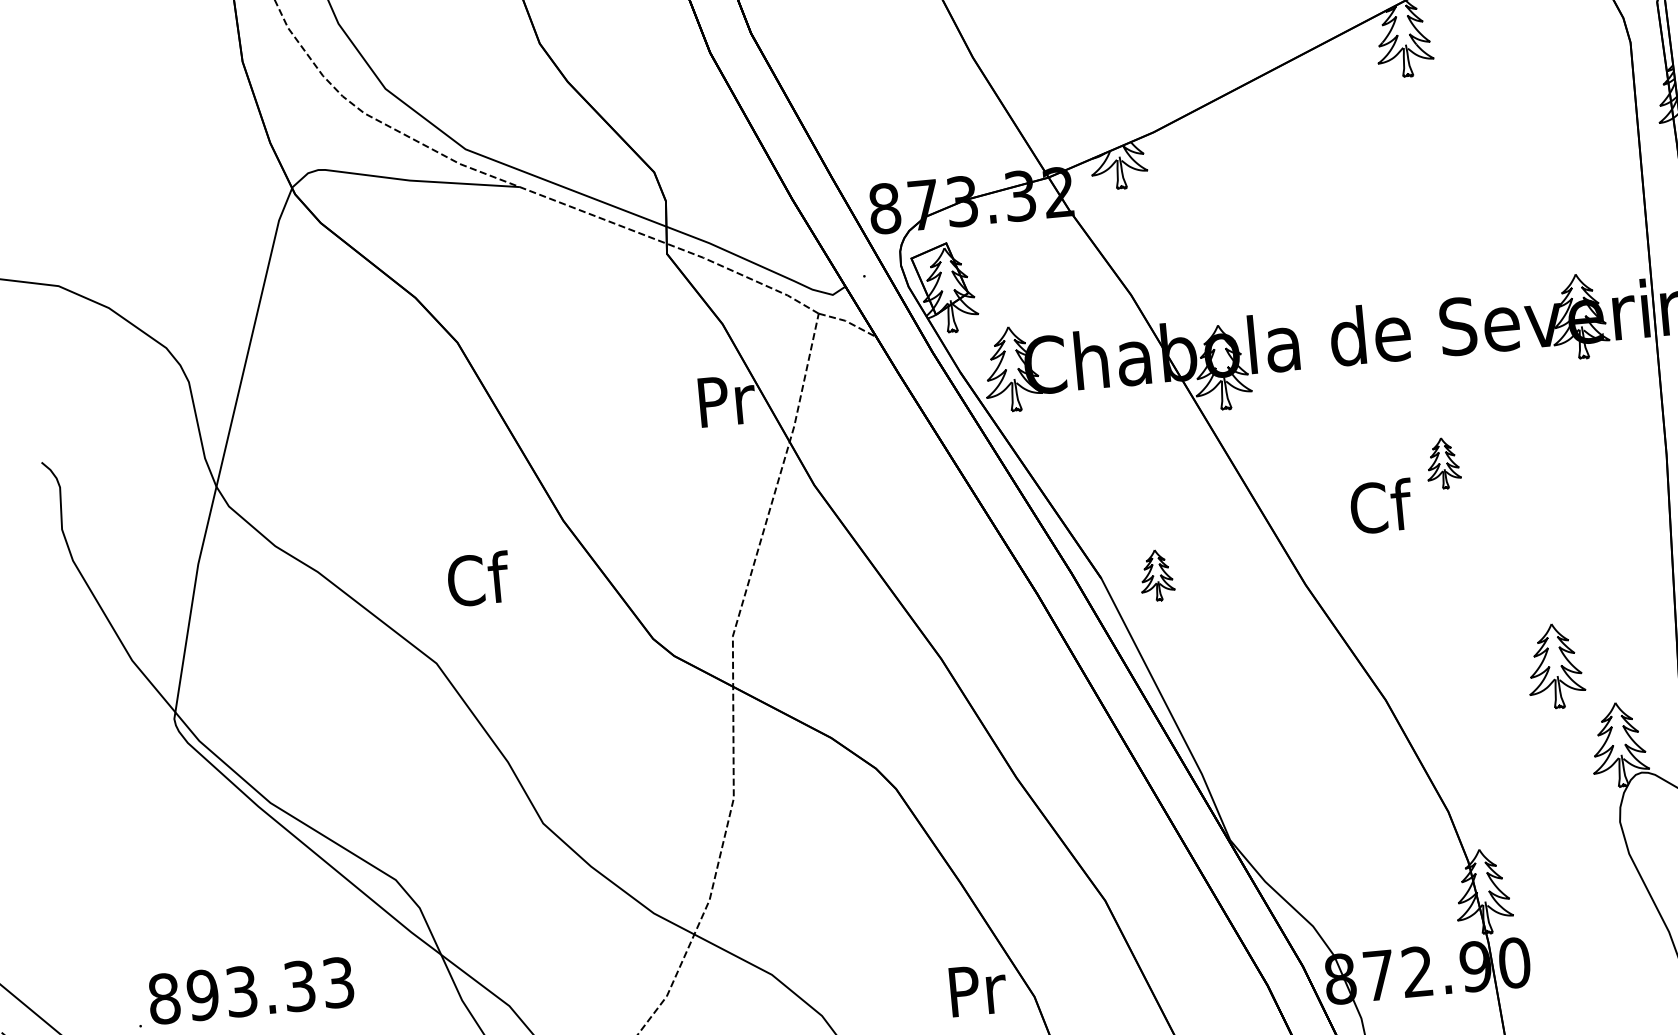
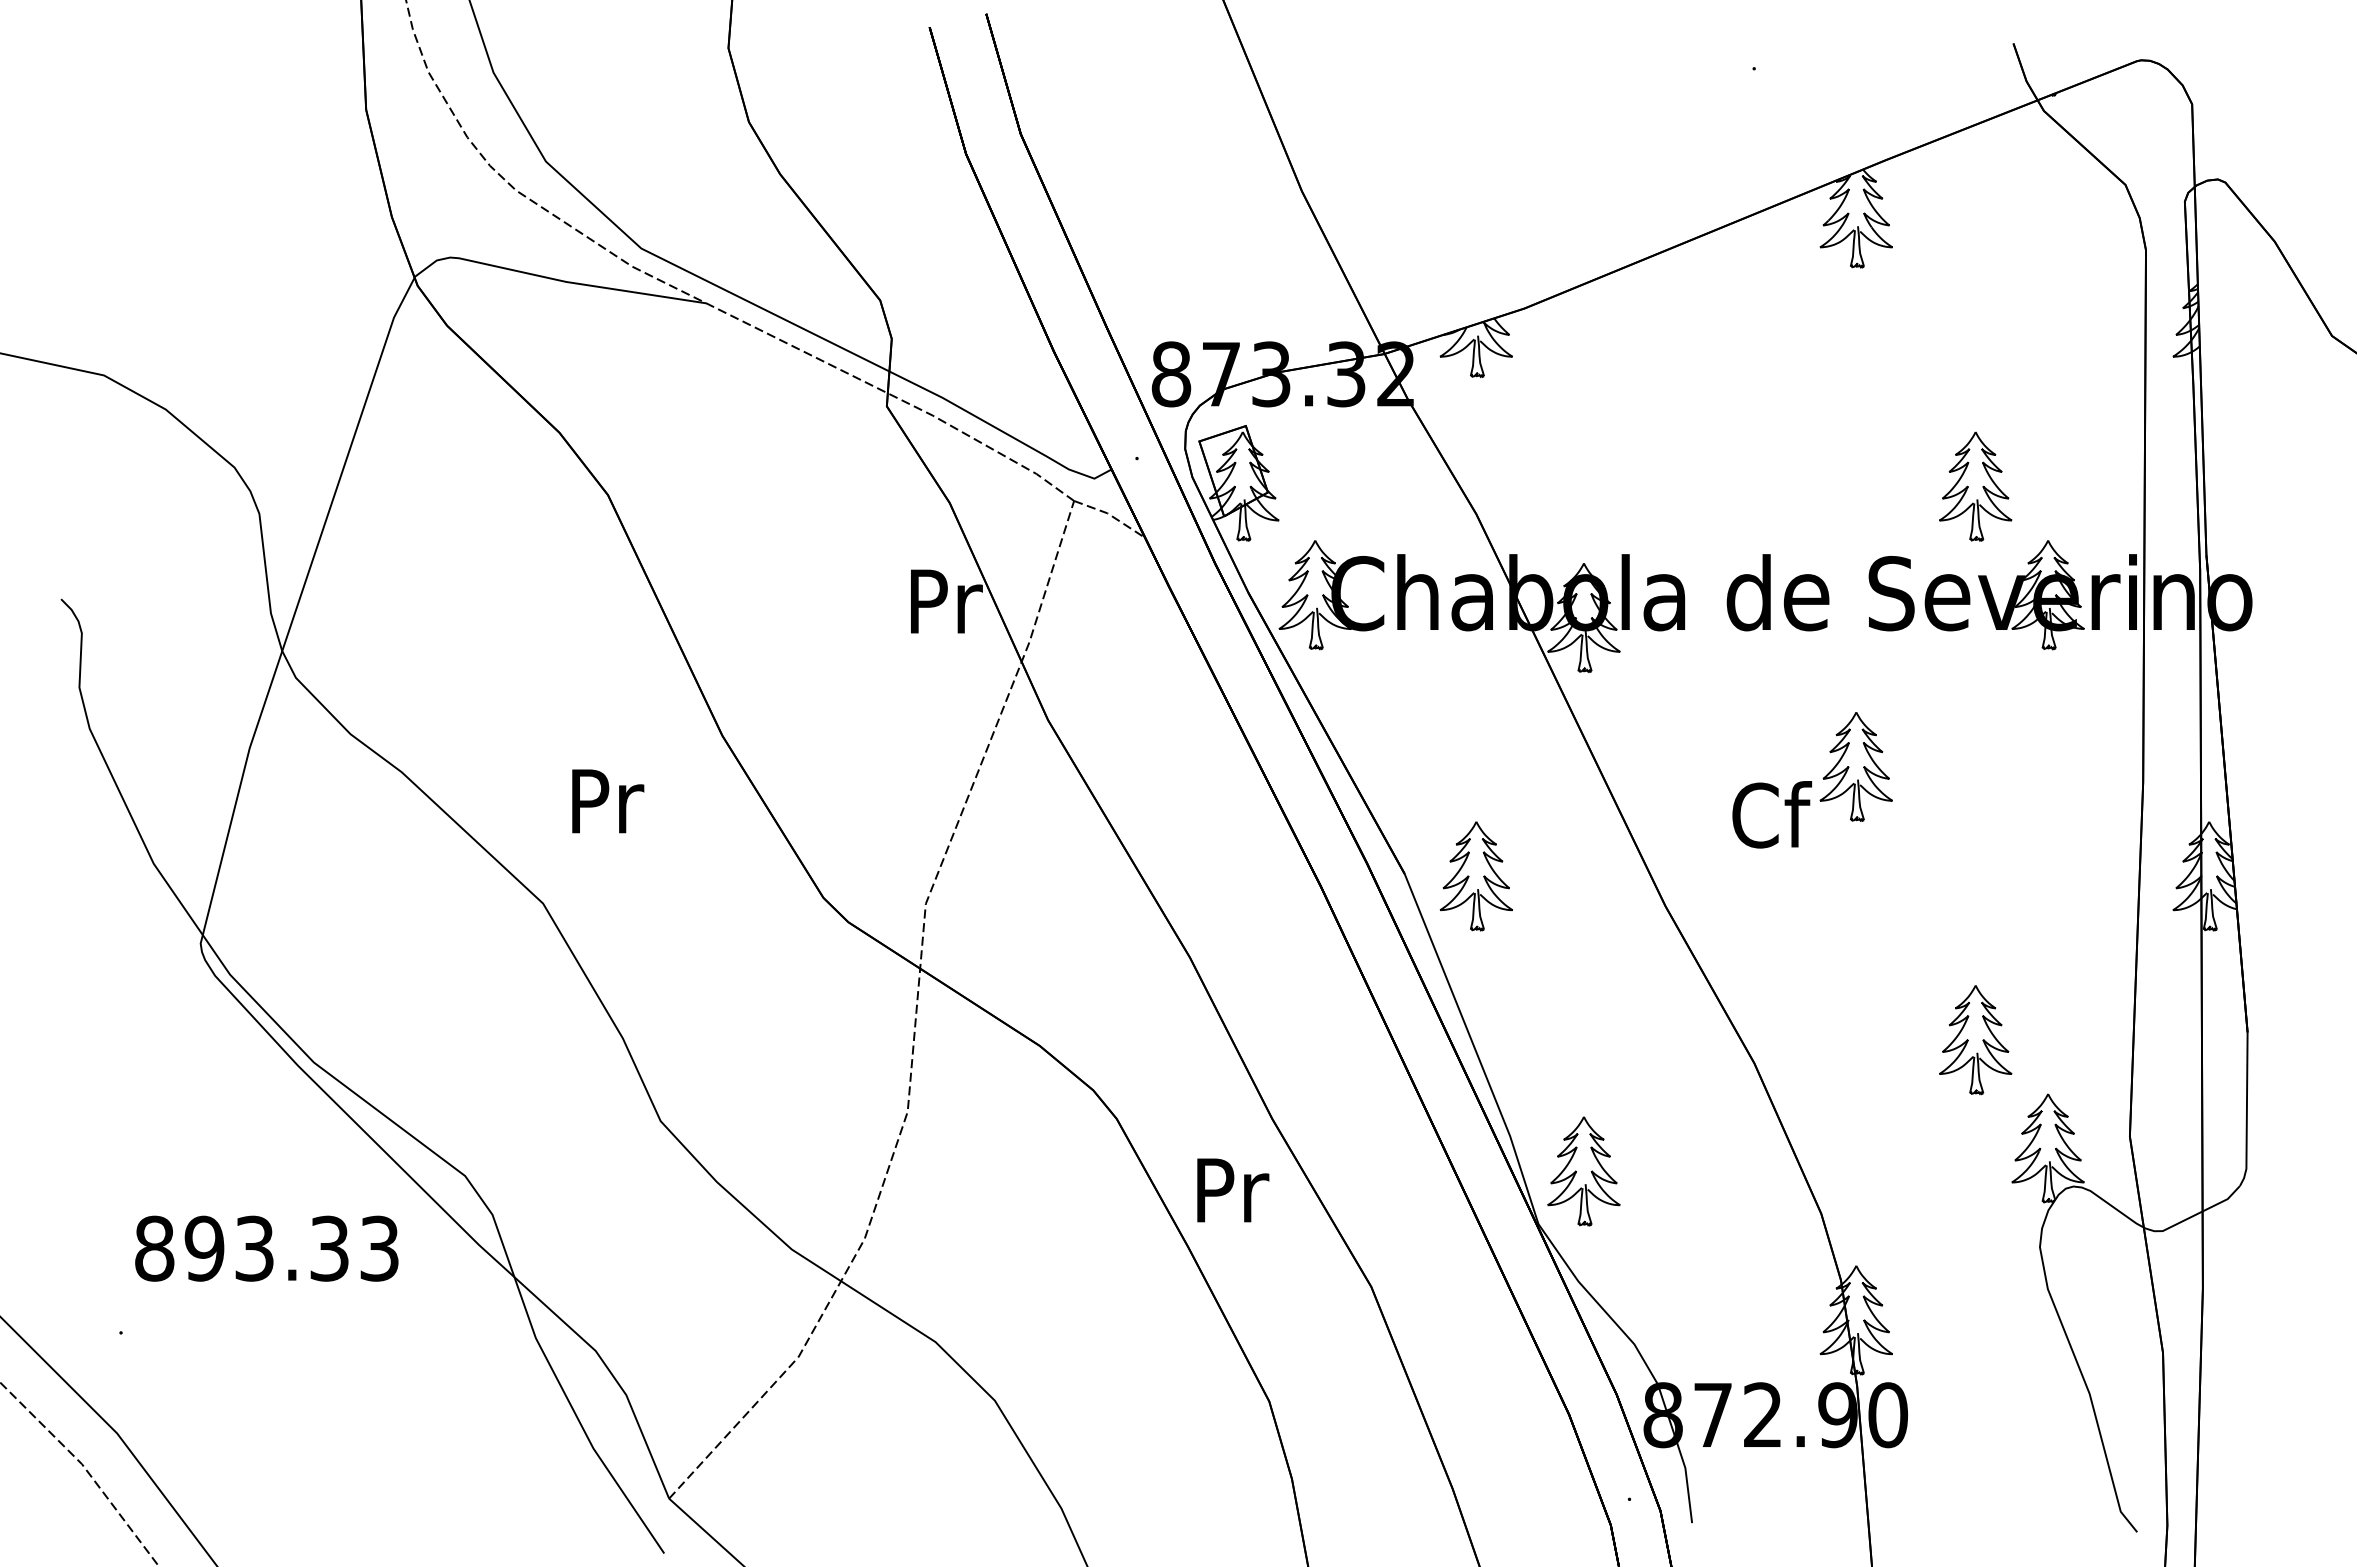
part: (1515, 237) -> (1975, 486), added
part: (1442, 463) -> (1855, 766), size x1.67
part: (1156, 575) -> (1475, 876), size x1.67
text: (479, 579) -> (607, 800), Cf -> Pr
part: (1261, 796) -> (1583, 1171), added
text: (250, 990) -> (266, 1248), moved
text: (978, 990) -> (1233, 1190), moved

